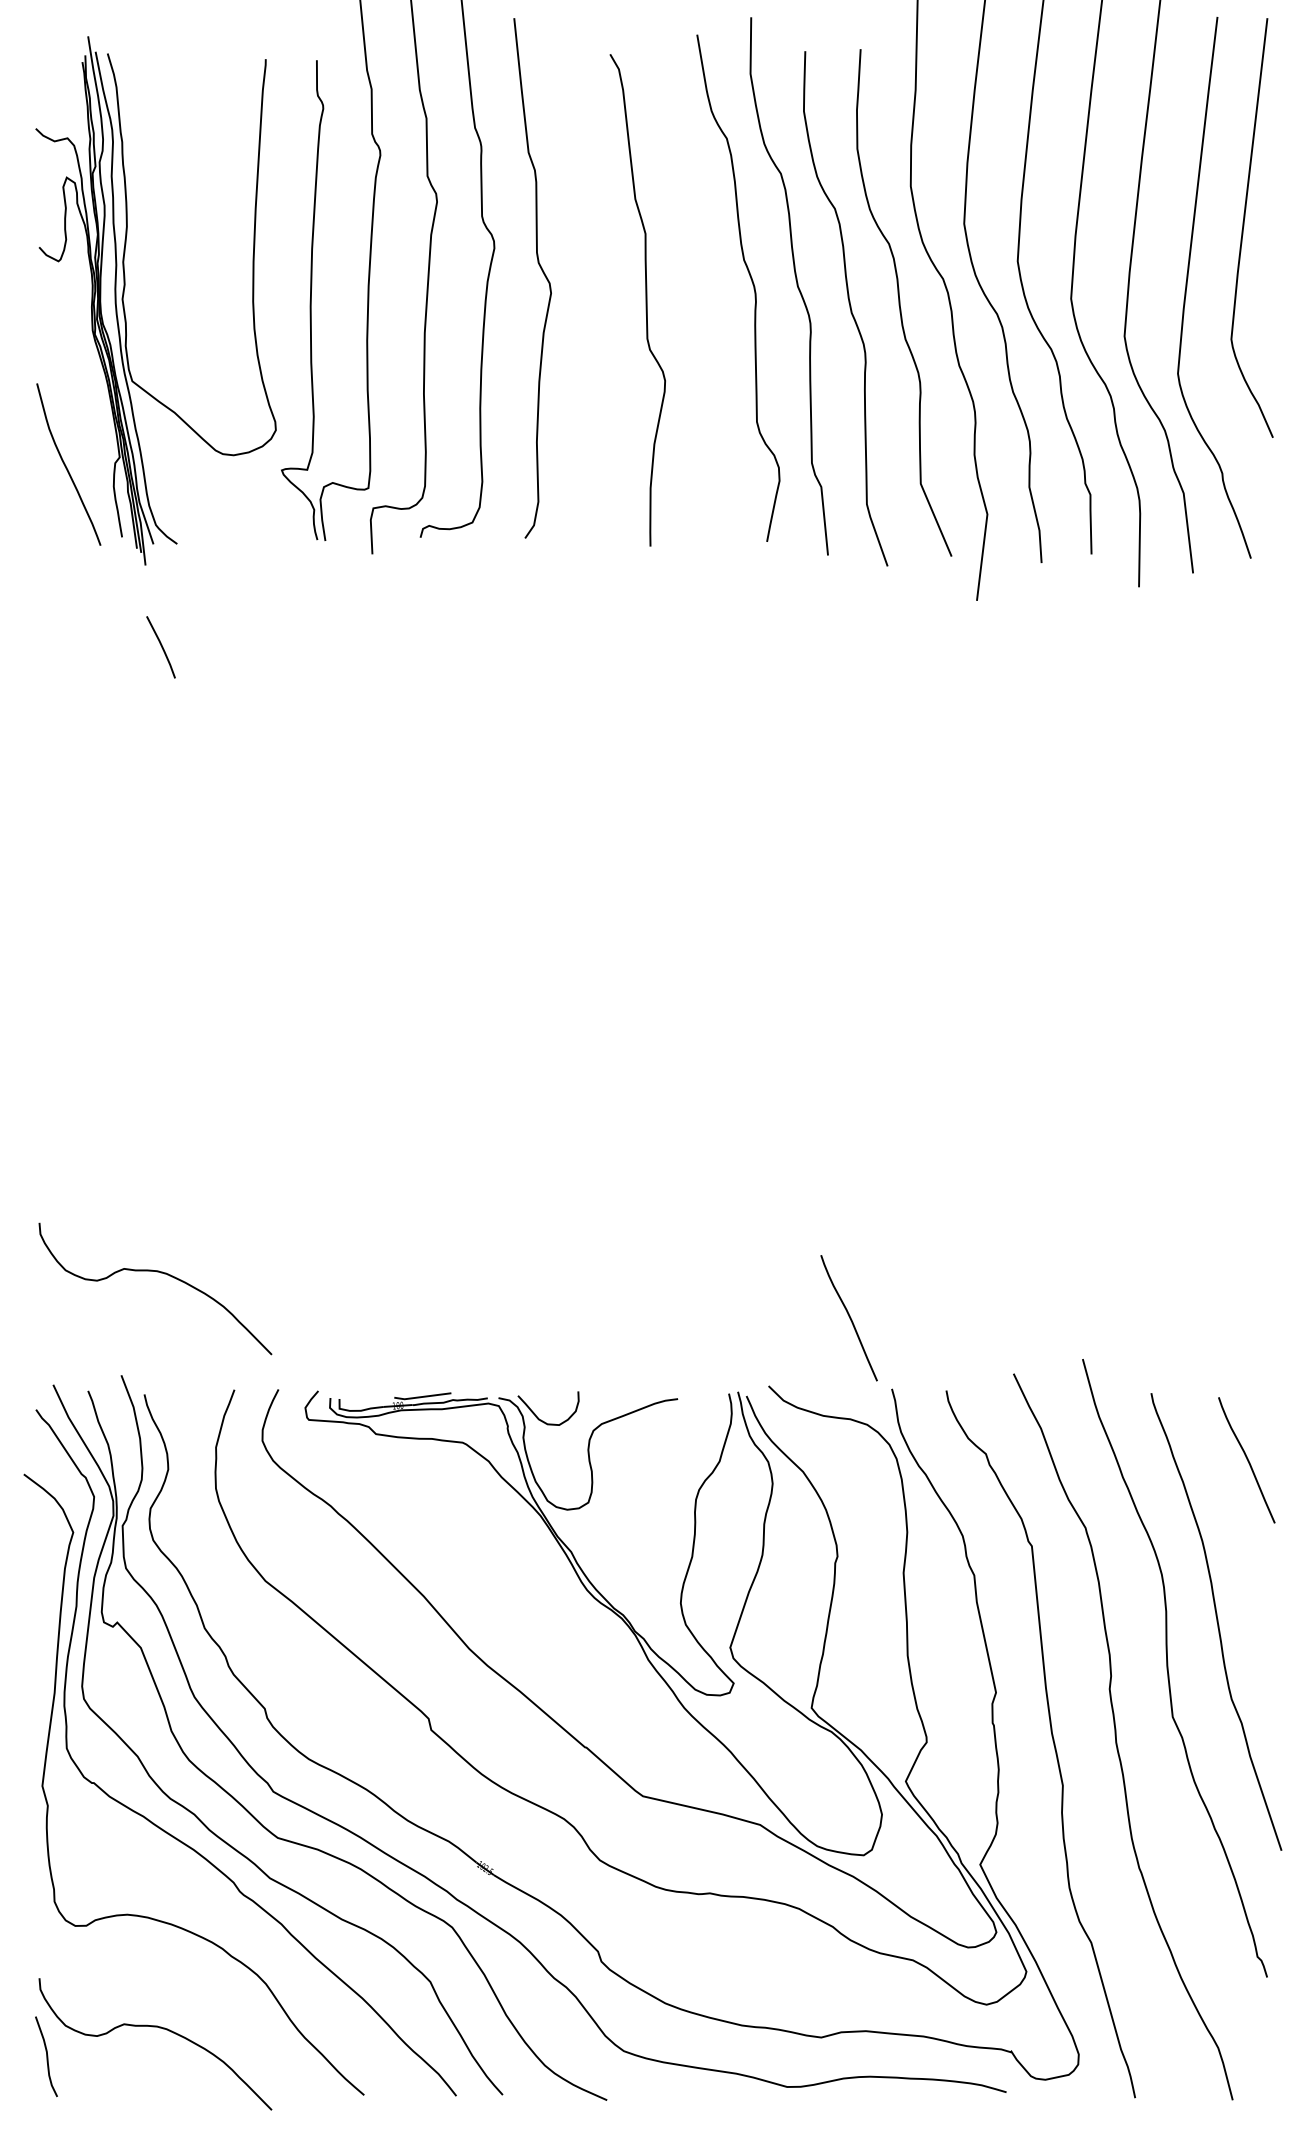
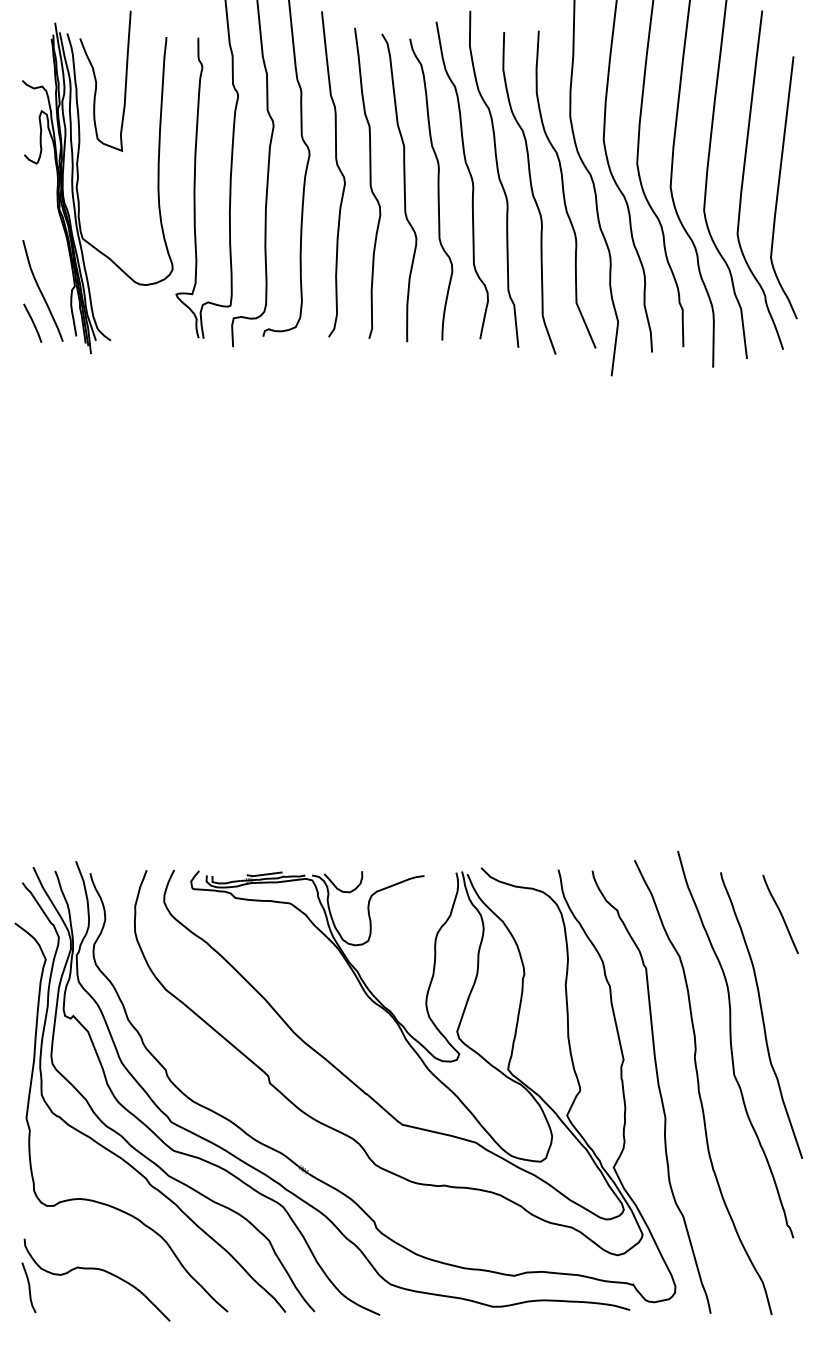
curve: (155, 131) -> (97, 82), added
curve: (1244, 227) -> (779, 187), moved
curve: (590, 291) -> (369, 182), added
curve: (698, 302) -> (437, 189), added
line: (160, 646) -> (32, 322), moved
curve: (159, 1273) -> (99, 797), removed
curve: (848, 1316) -> (531, 824), removed

